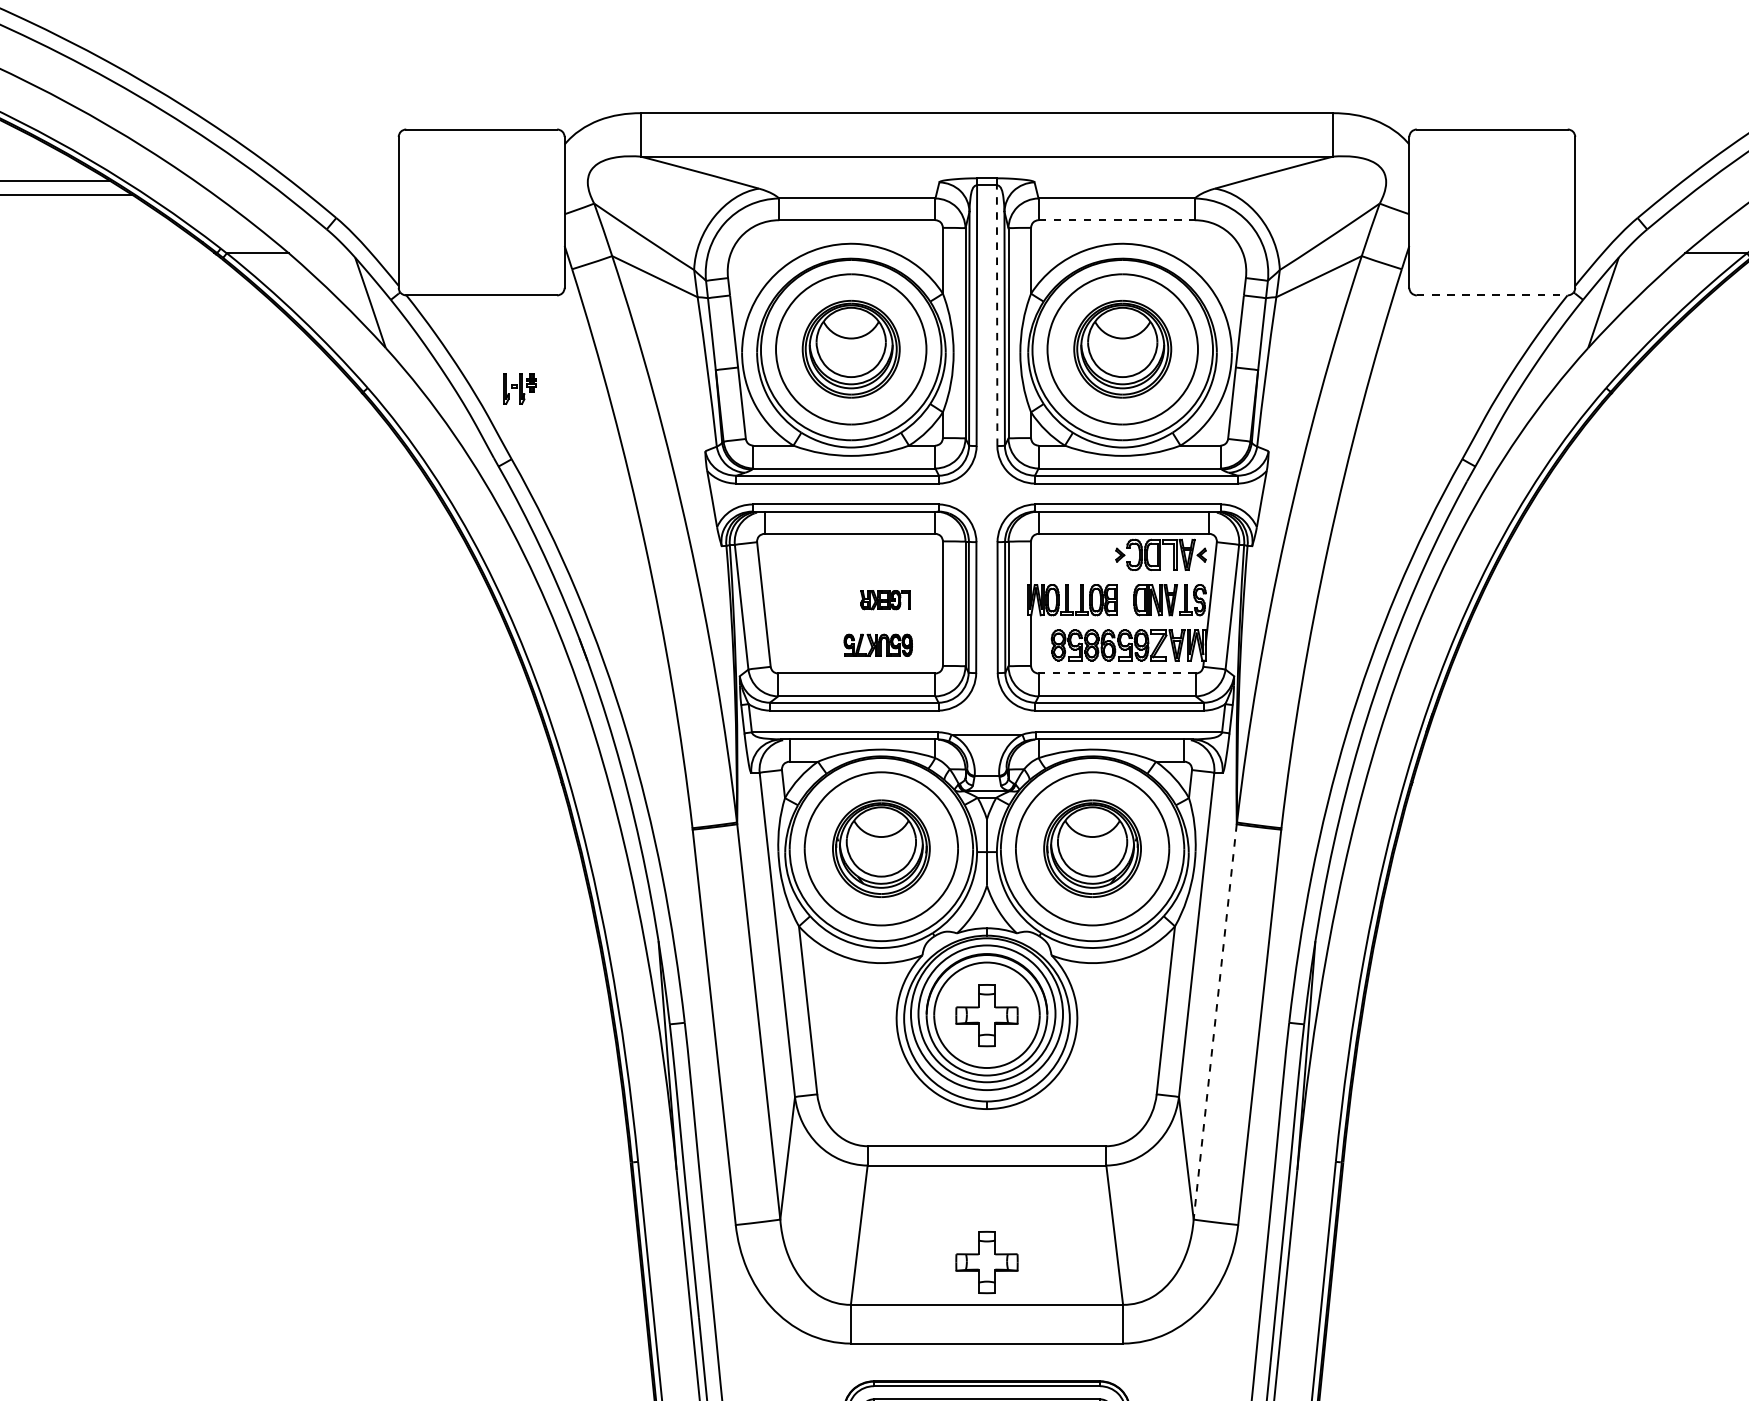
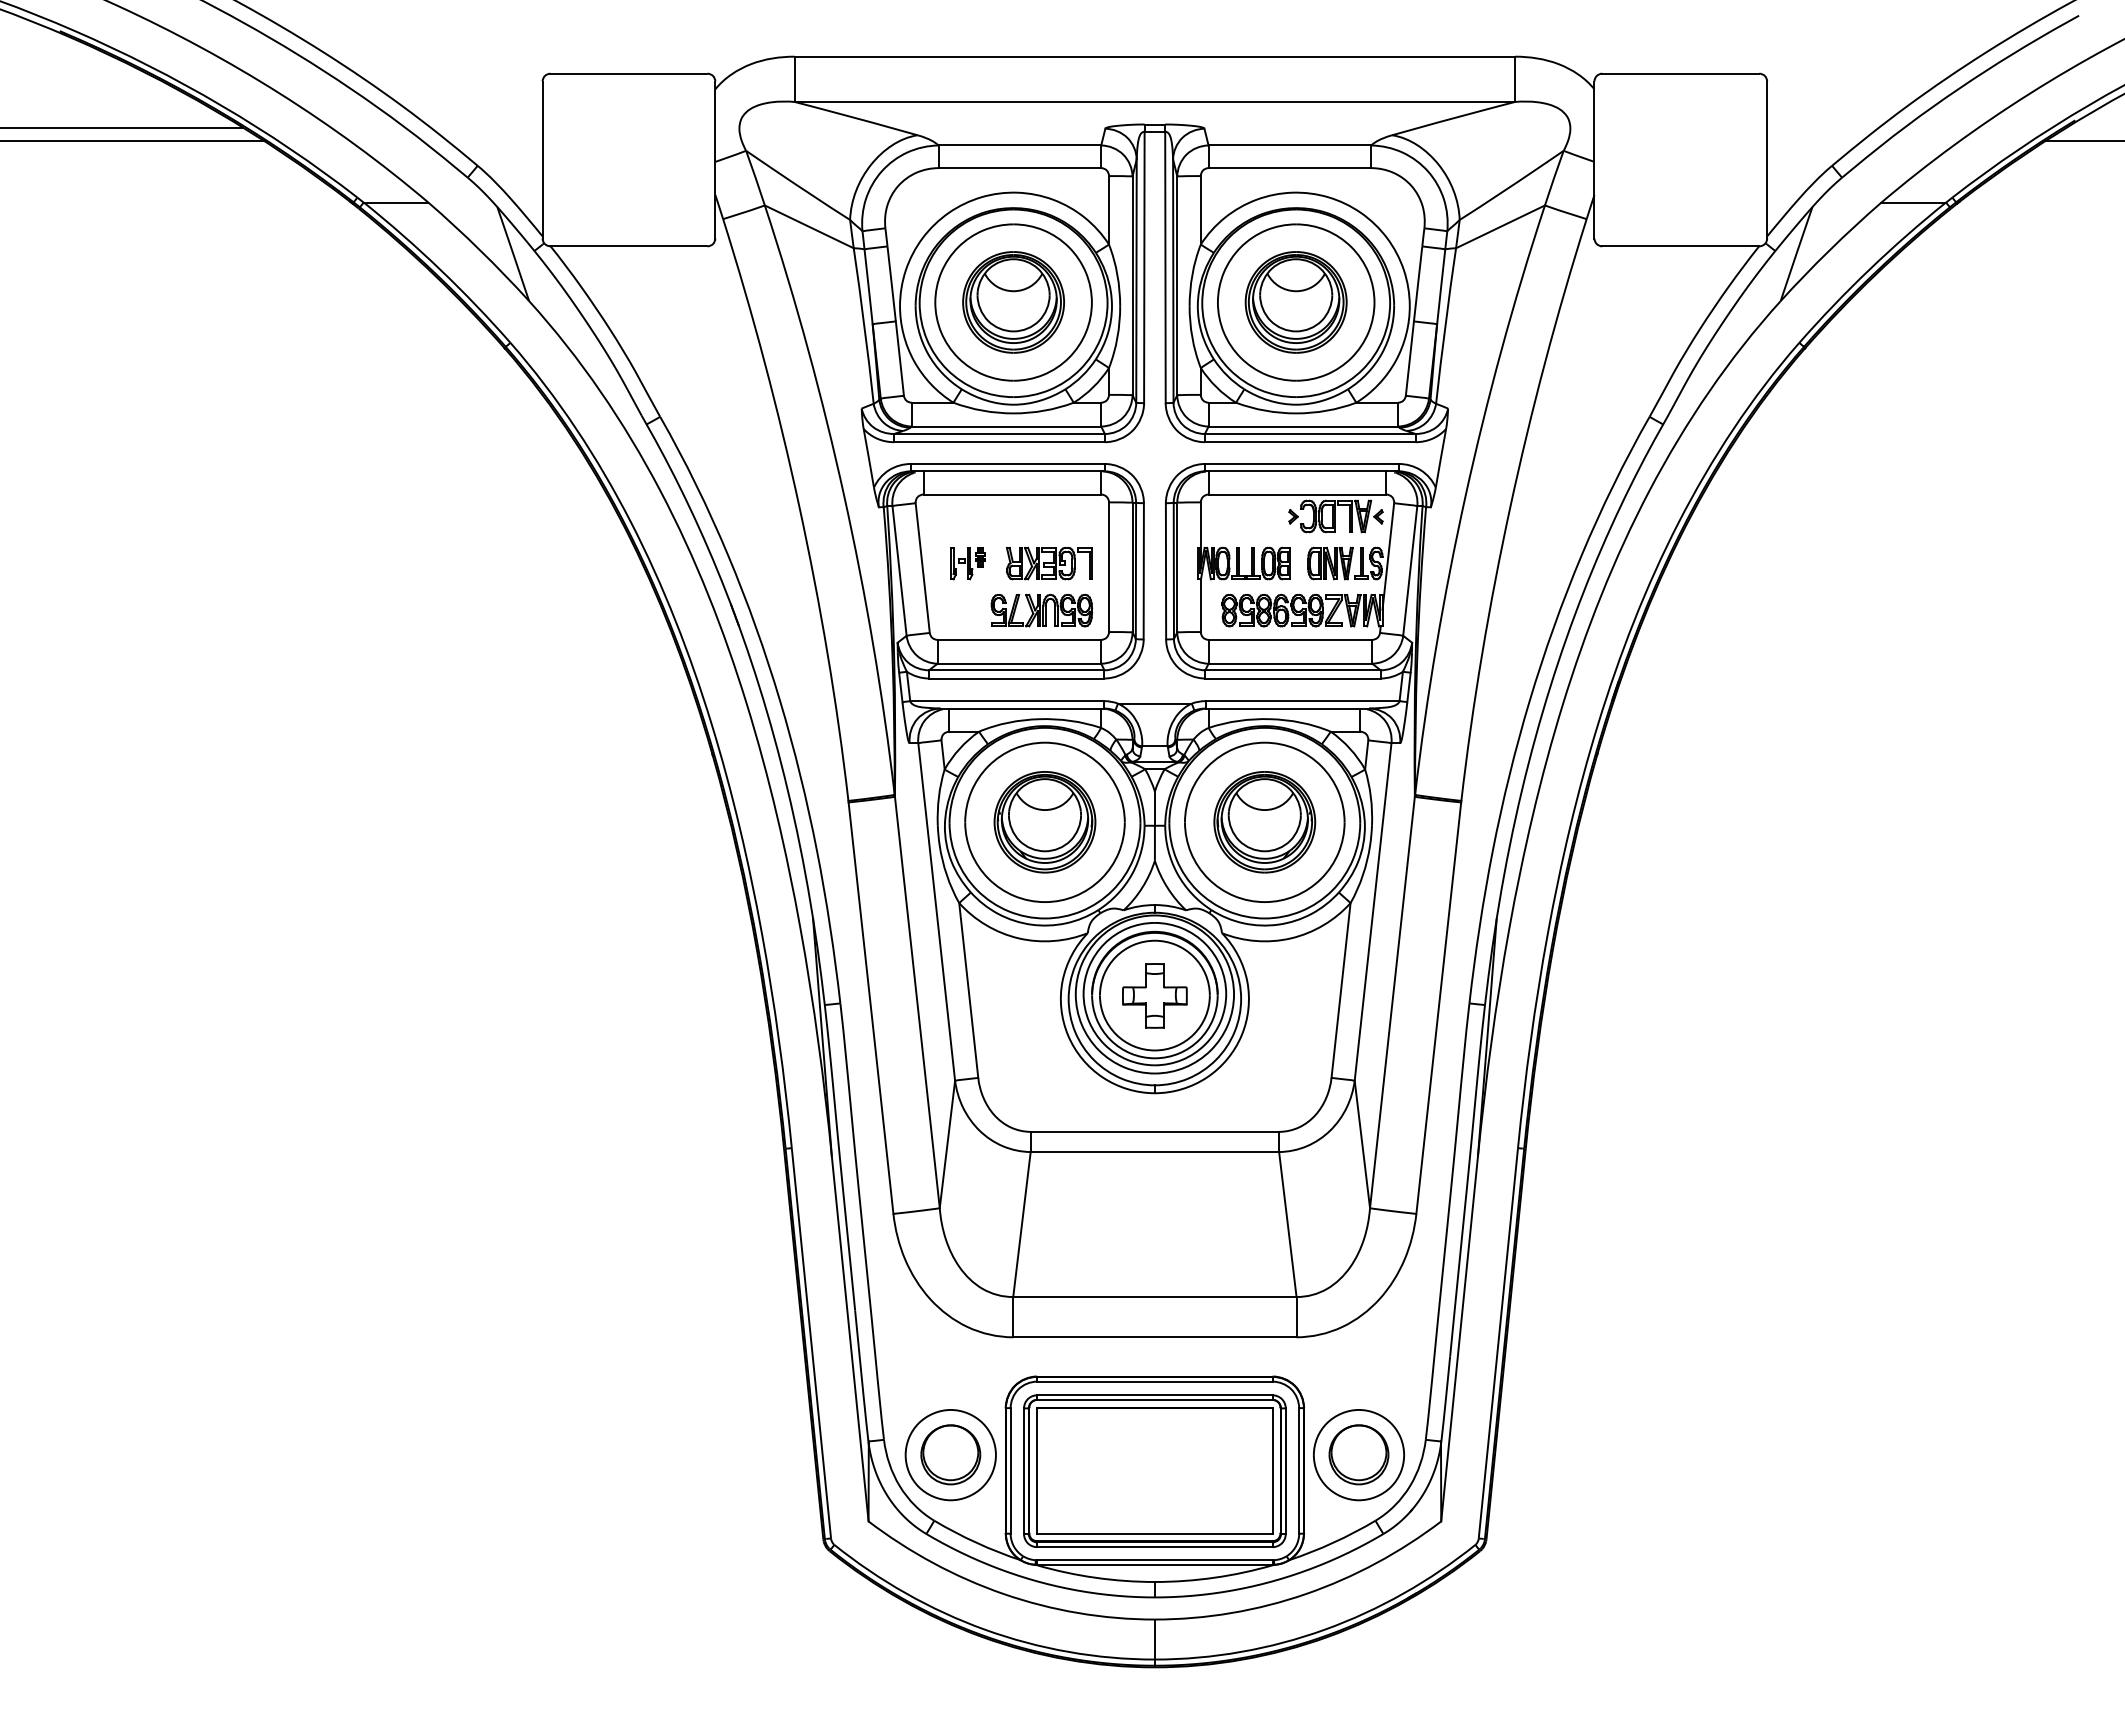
line: (1117, 220) -> (1290, 168), dashed -> solid
line: (1492, 295) -> (1681, 246), dashed -> solid
line: (997, 315) -> (1165, 267), dashed -> solid
part: (519, 388) -> (967, 563), moved
part: (885, 600) -> (1049, 563), size x1.67
part: (878, 645) -> (1041, 610), size x1.43
line: (1117, 673) -> (1290, 639), dashed -> solid
line: (1215, 1021) -> (1392, 1002), dashed -> solid
part: (986, 1262) -> (1154, 1252), removed

